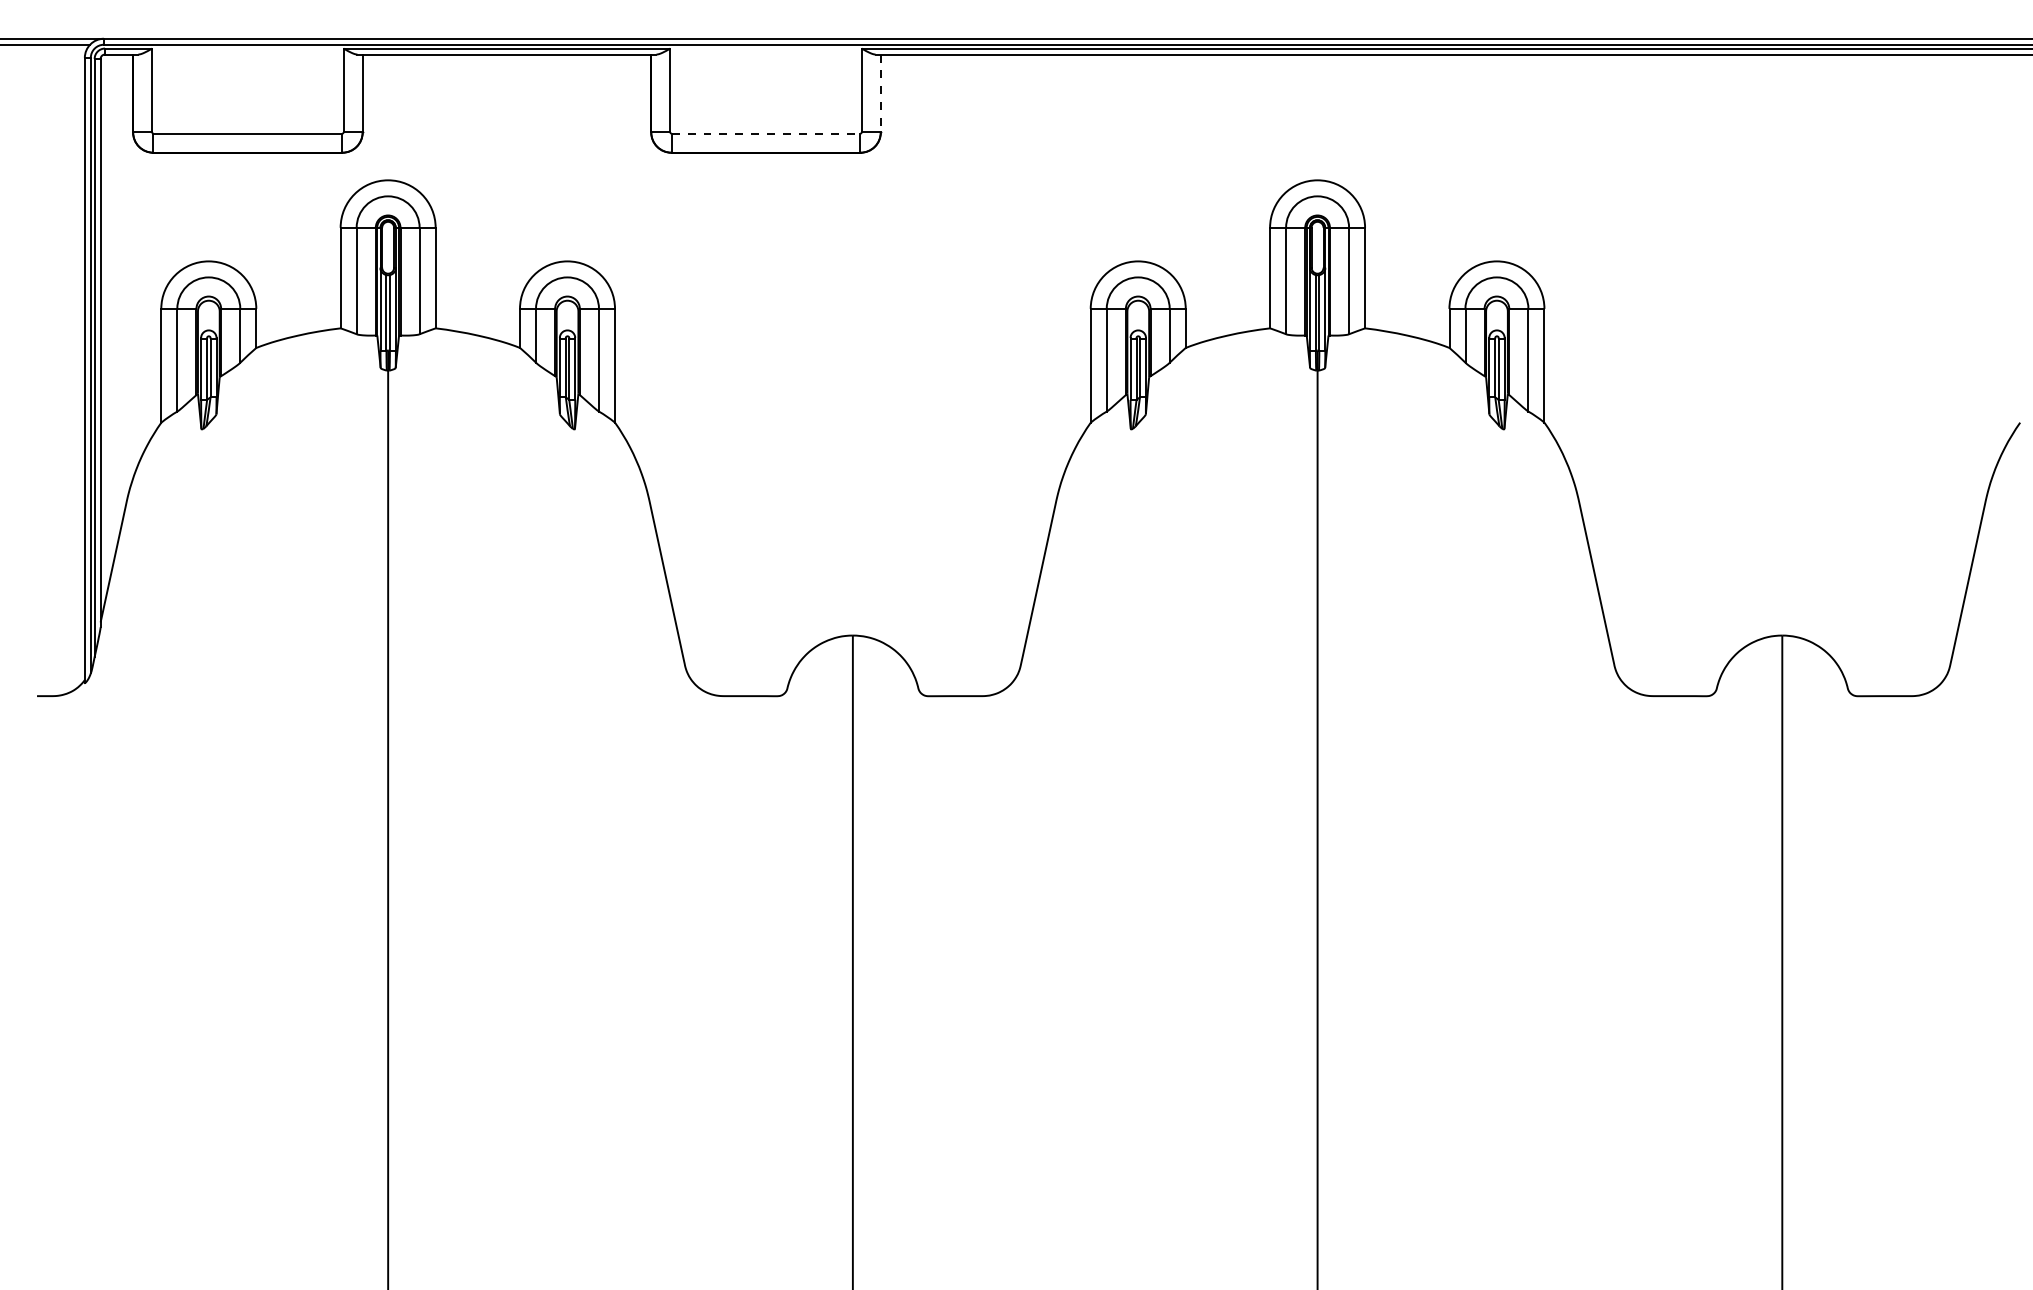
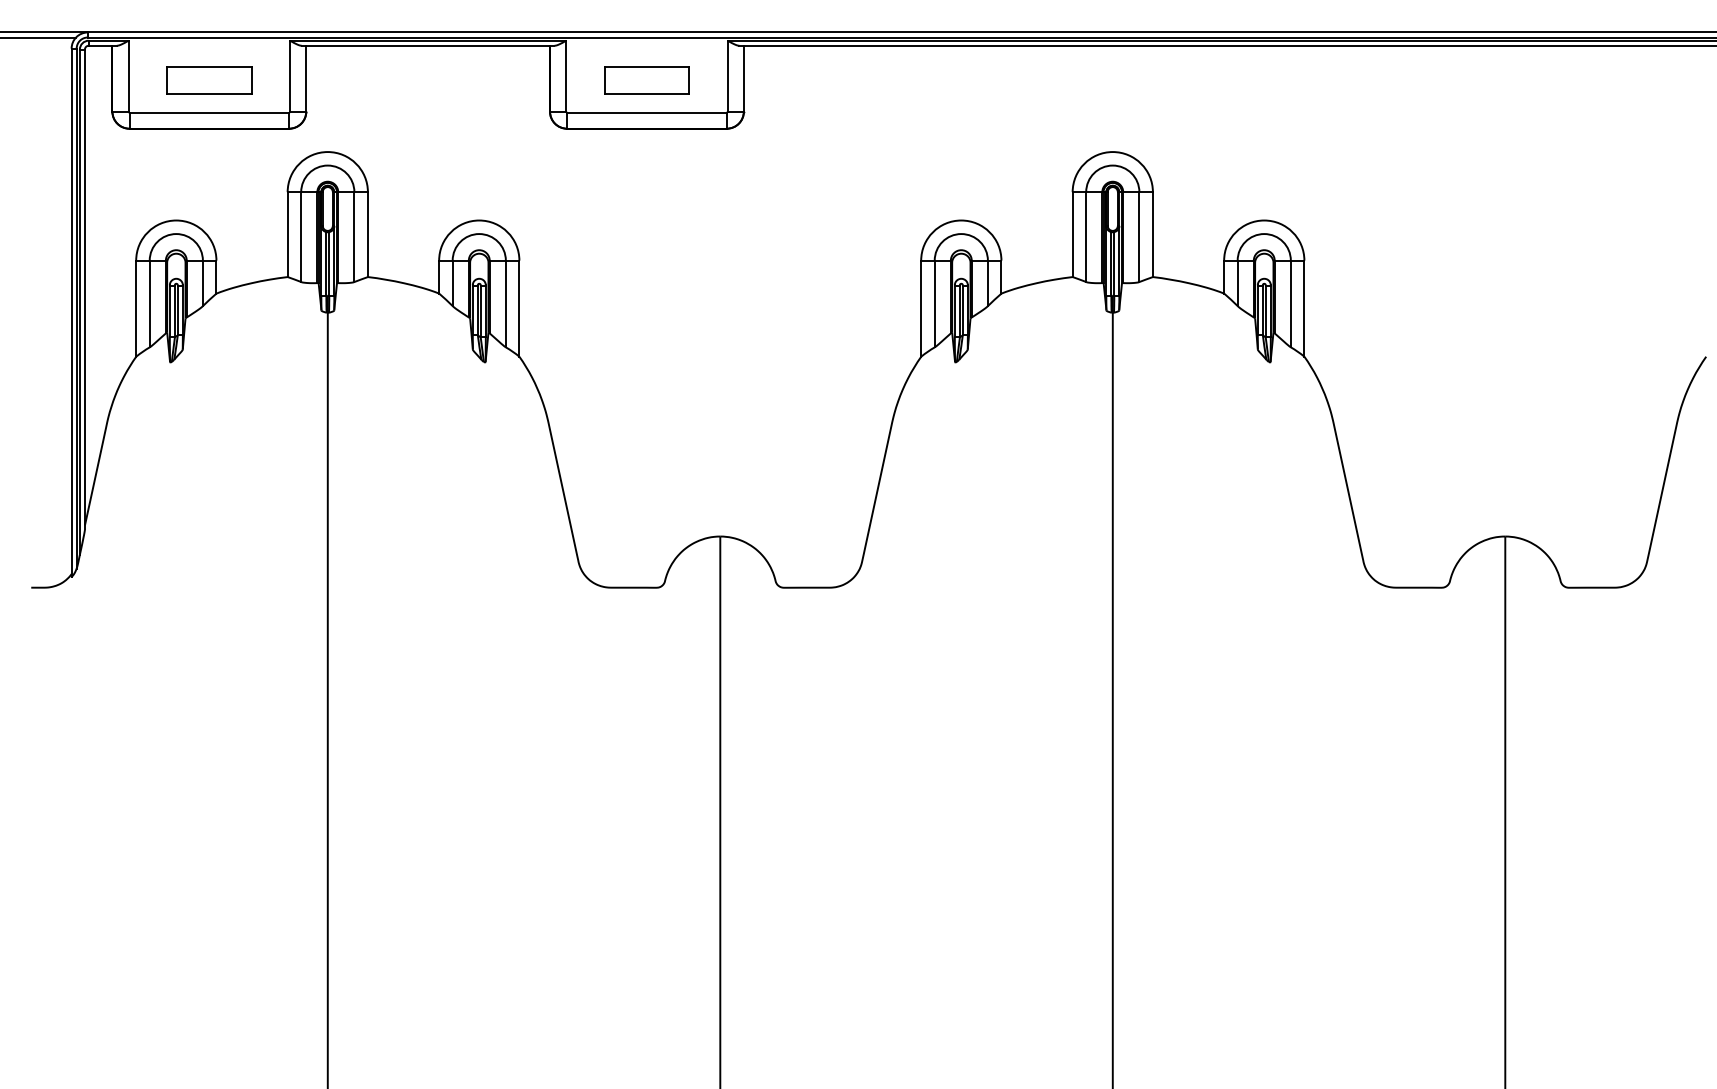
line: (880, 93) -> (743, 78), dashed -> solid
part: (247, 95) -> (209, 80), added
part: (765, 95) -> (646, 80), added
line: (766, 133) -> (647, 112), dashed -> solid

